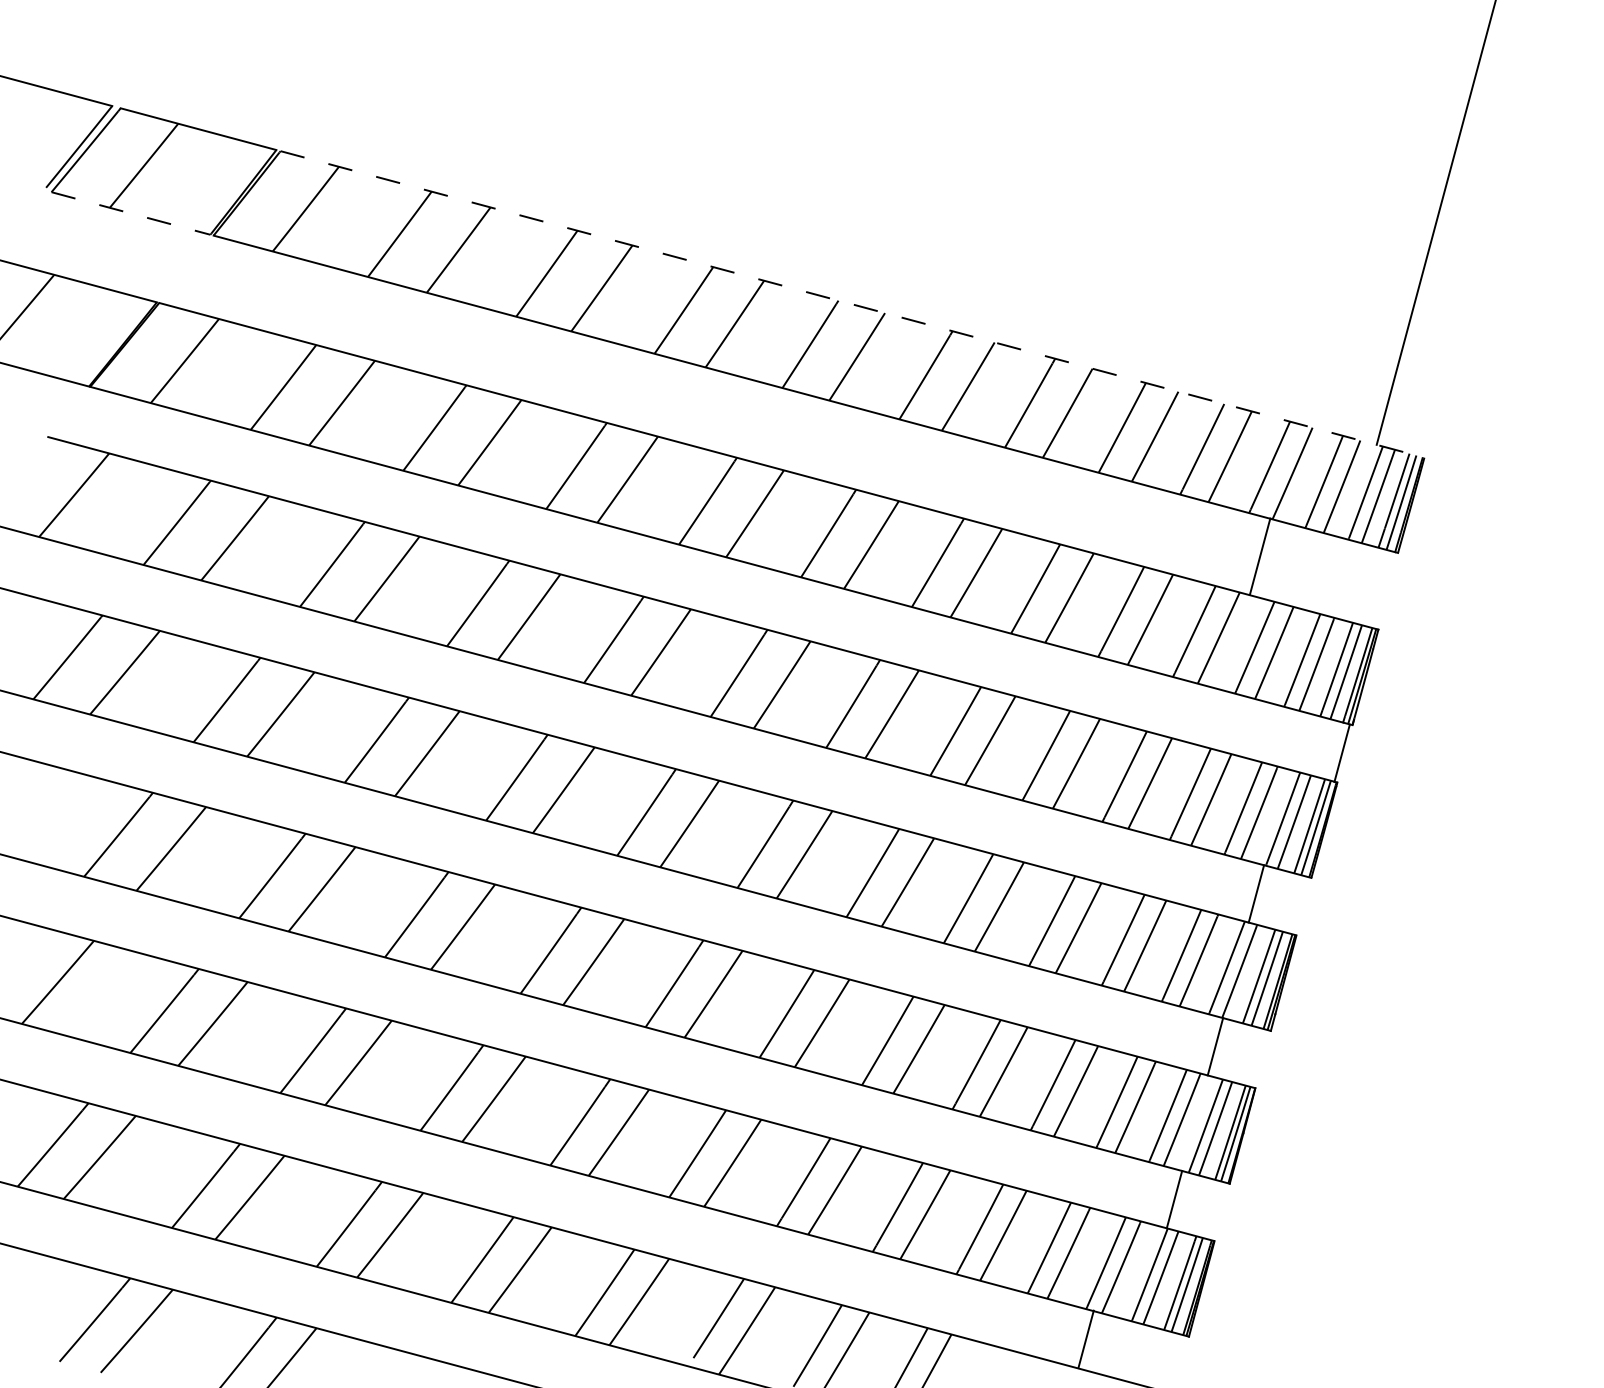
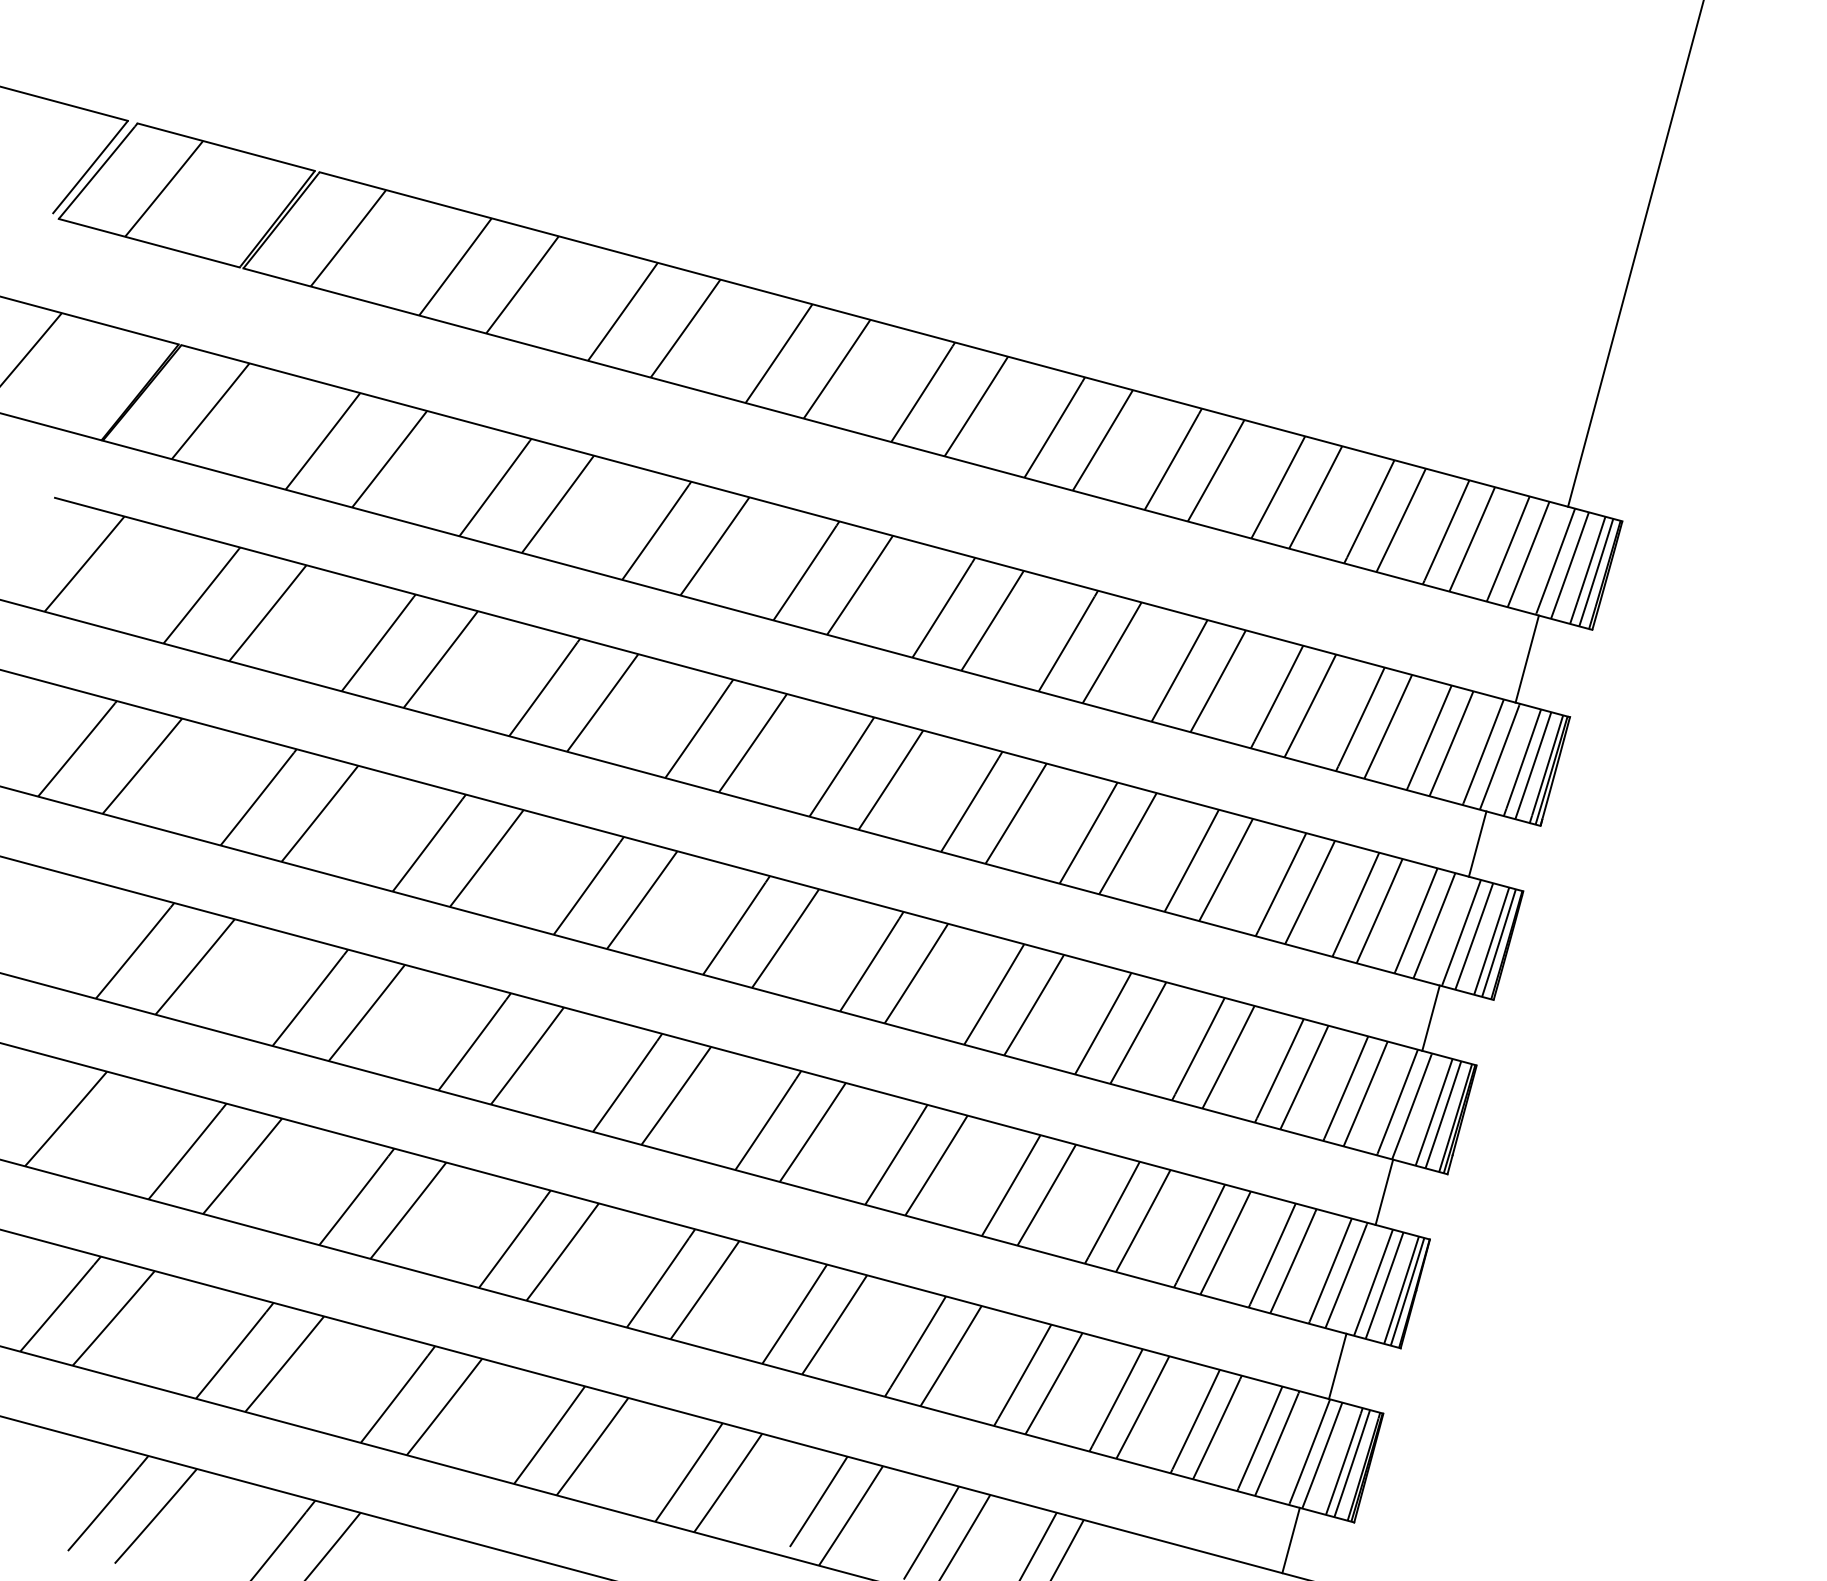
line: (131, 213) -> (149, 243), dashed -> solid
line: (852, 304) -> (971, 346), dashed -> solid
line: (1259, 556) -> (1526, 658), moved
line: (1341, 752) -> (1477, 843), moved
line: (1085, 1339) -> (1290, 1540), moved

